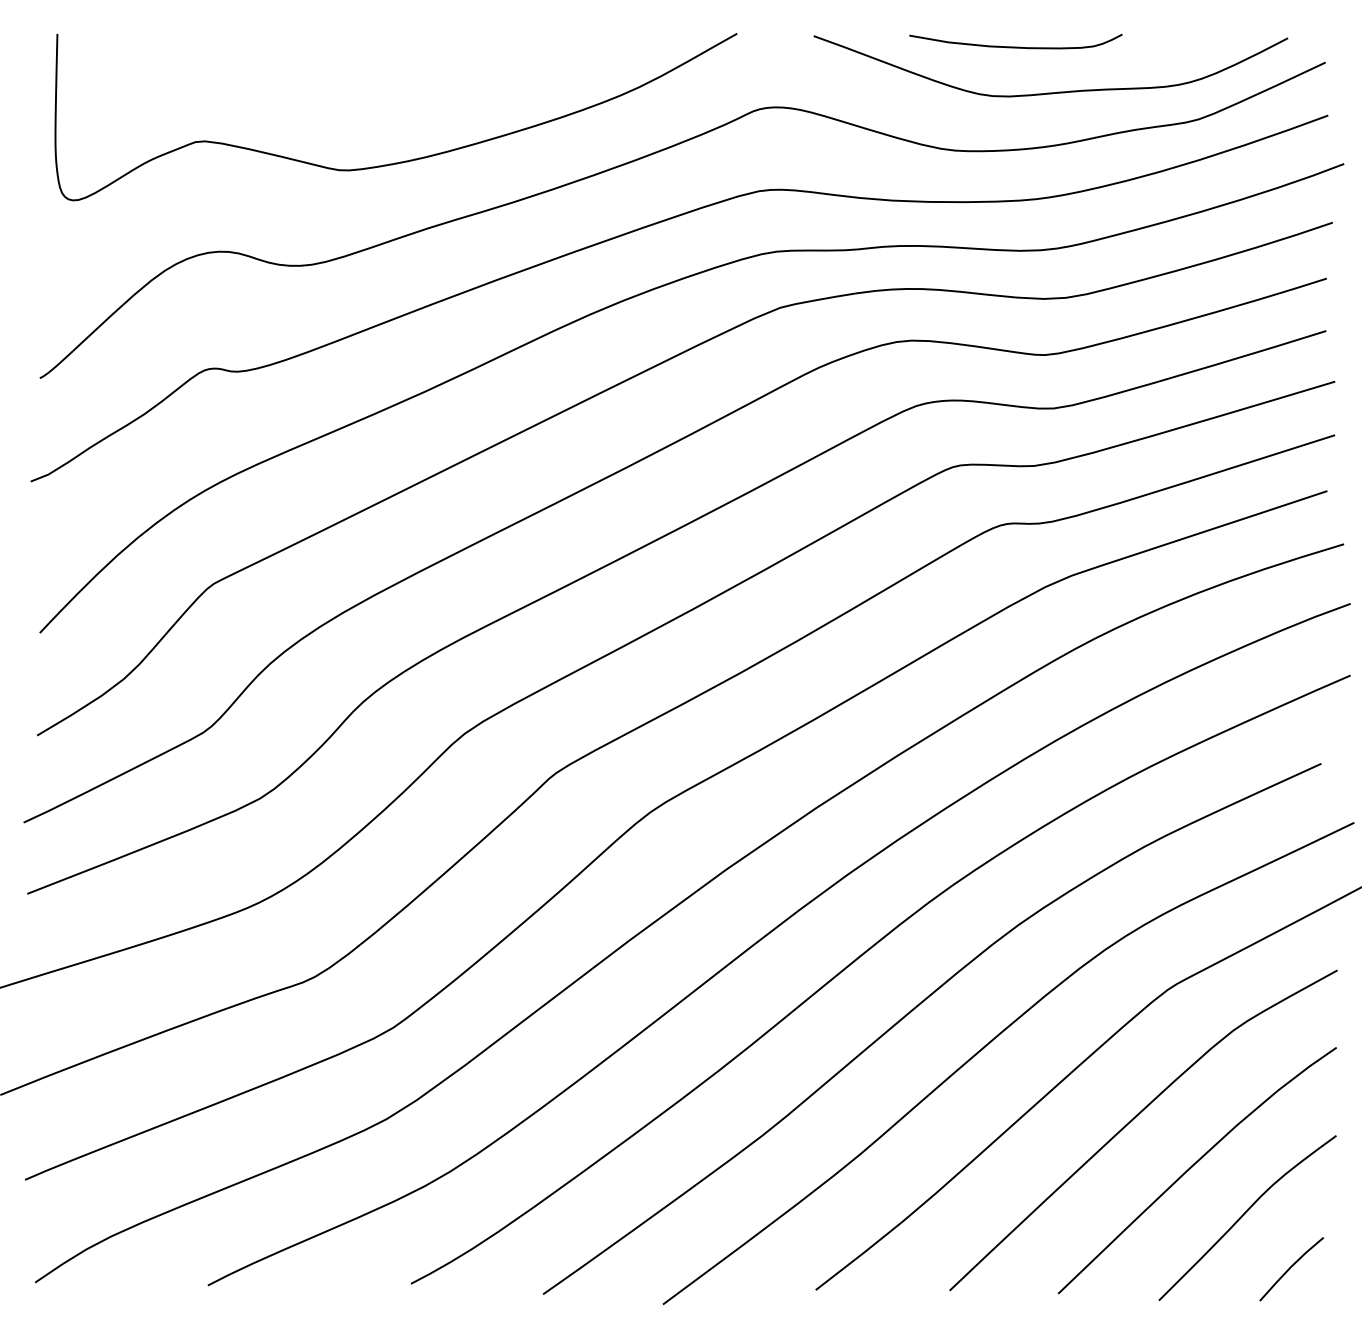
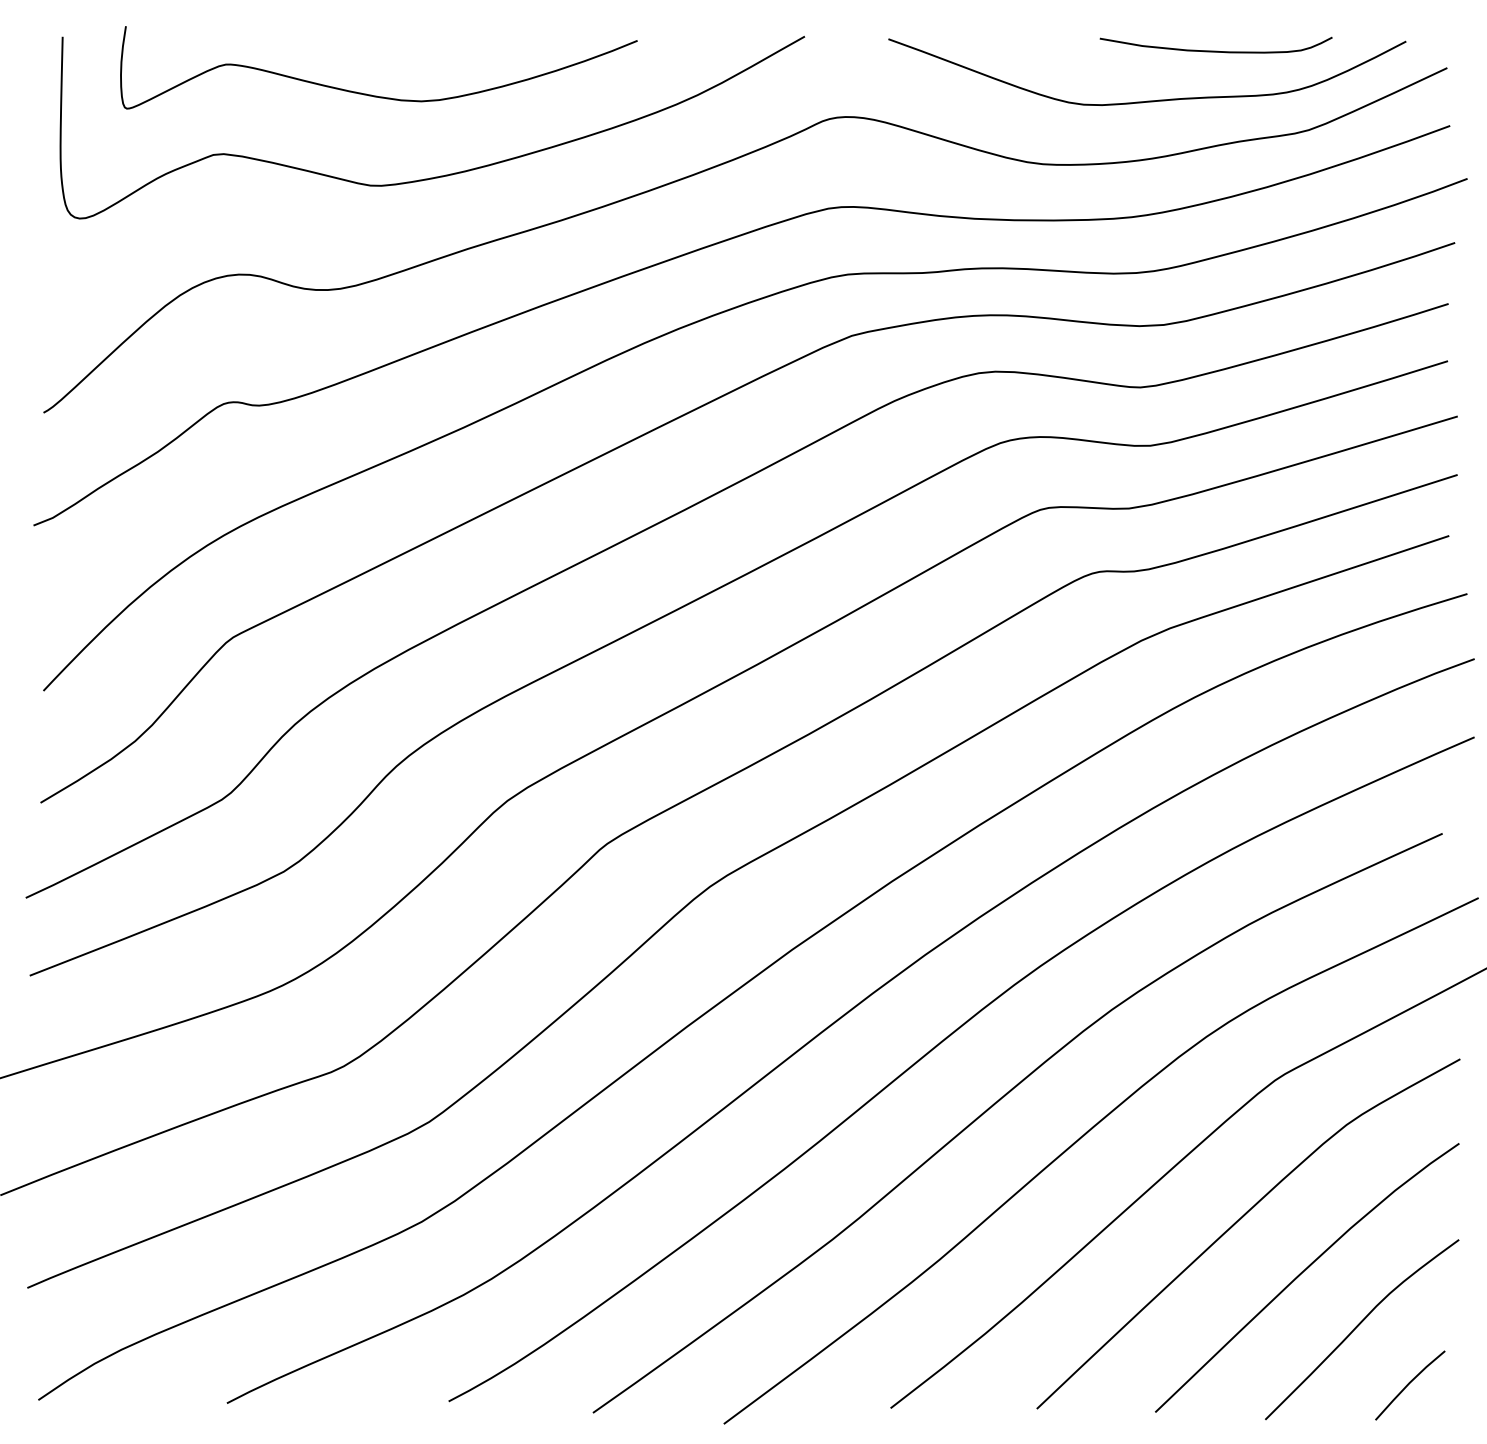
curve: (1015, 46) -> (1215, 50), moved
curve: (344, 87) -> (376, 95), added

